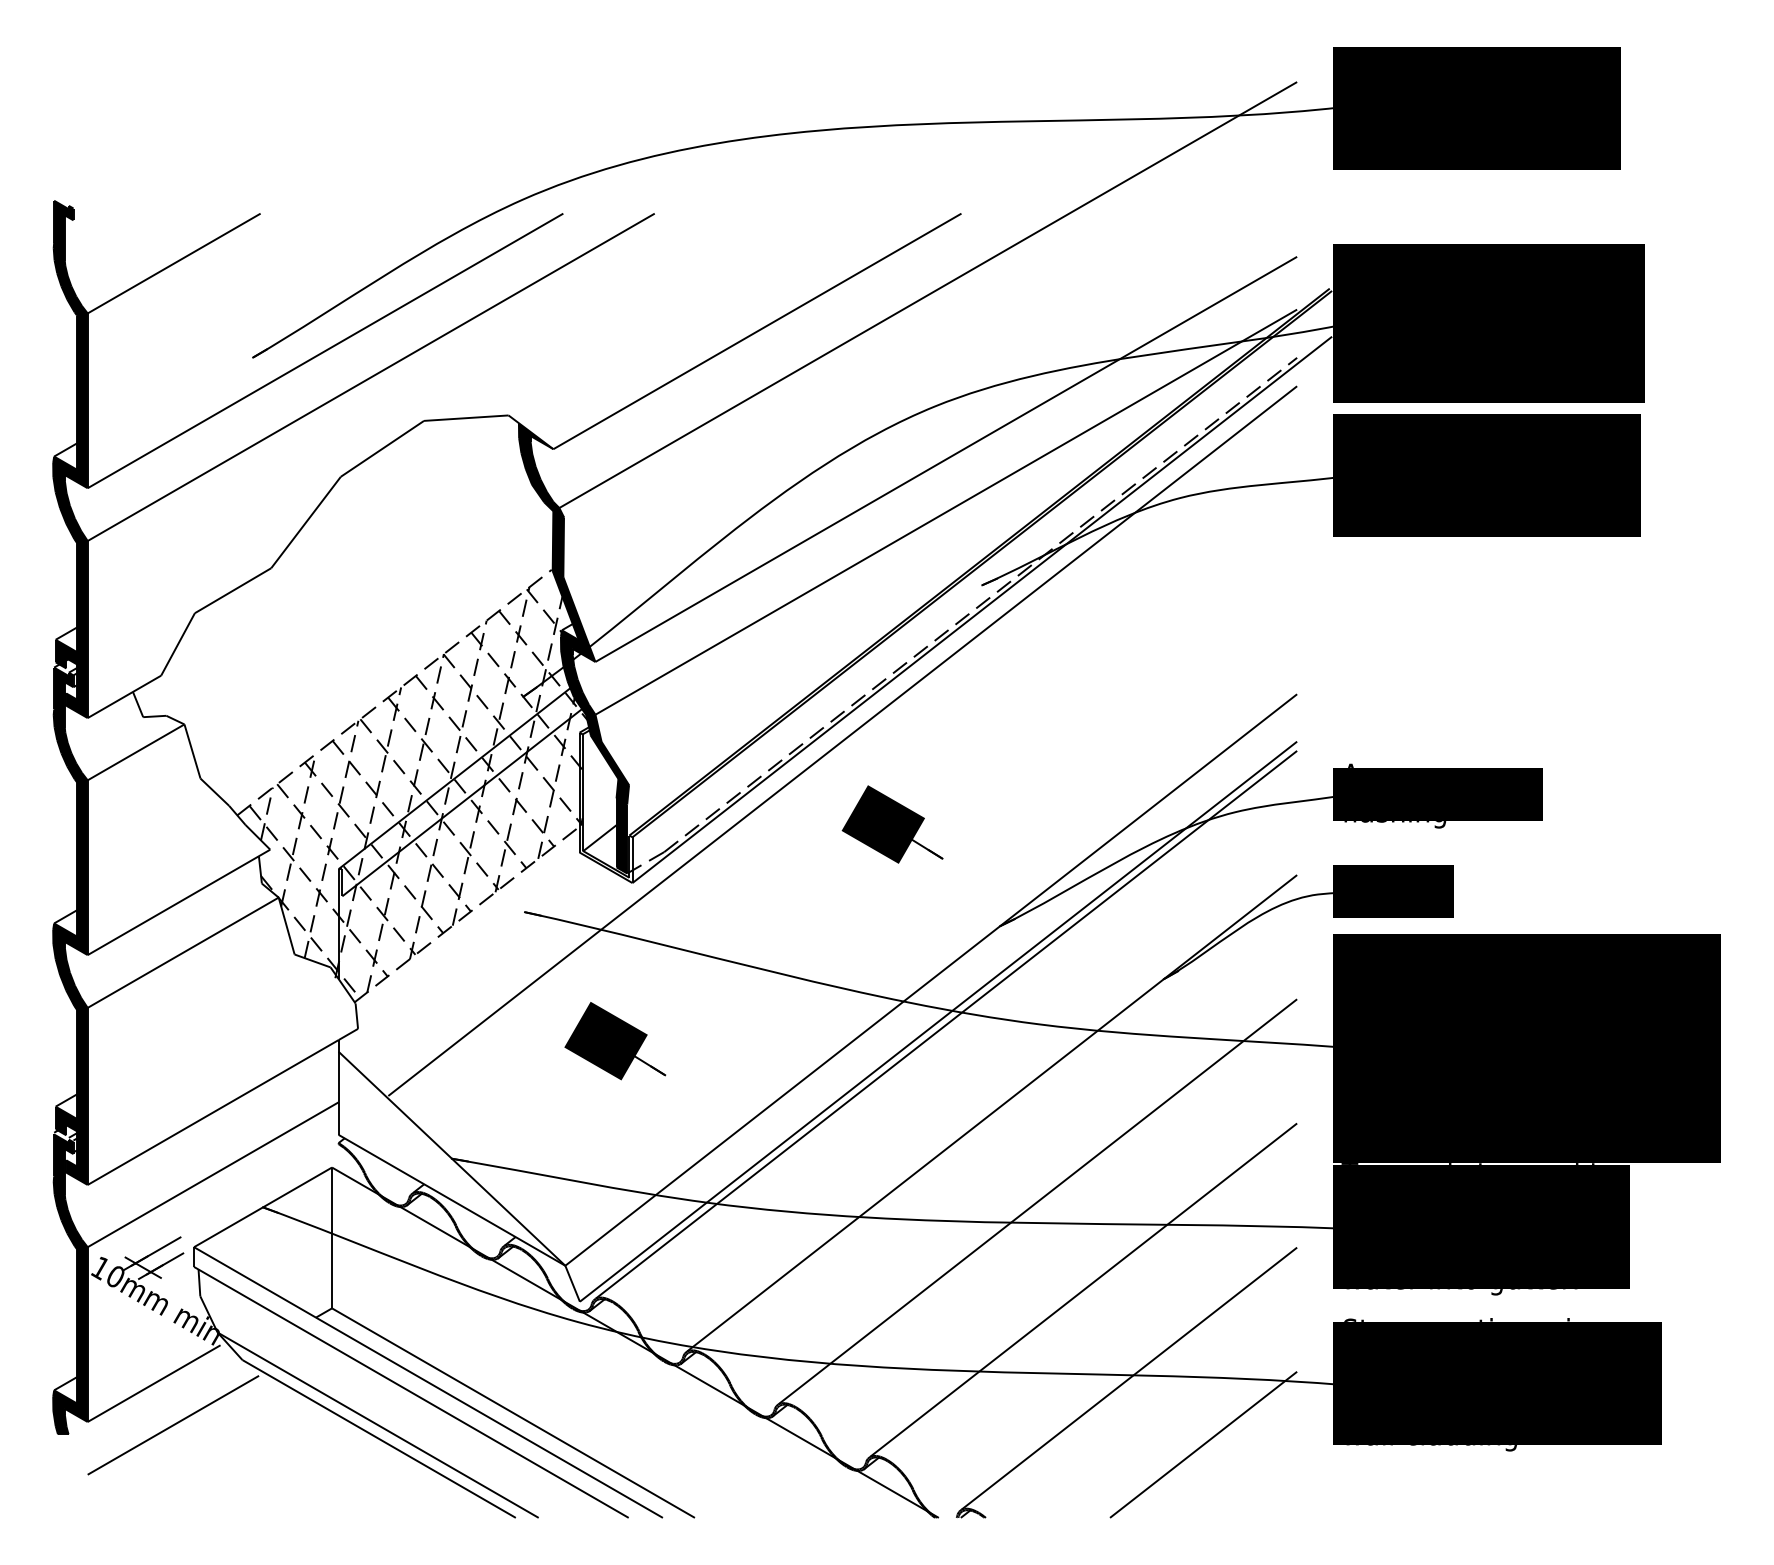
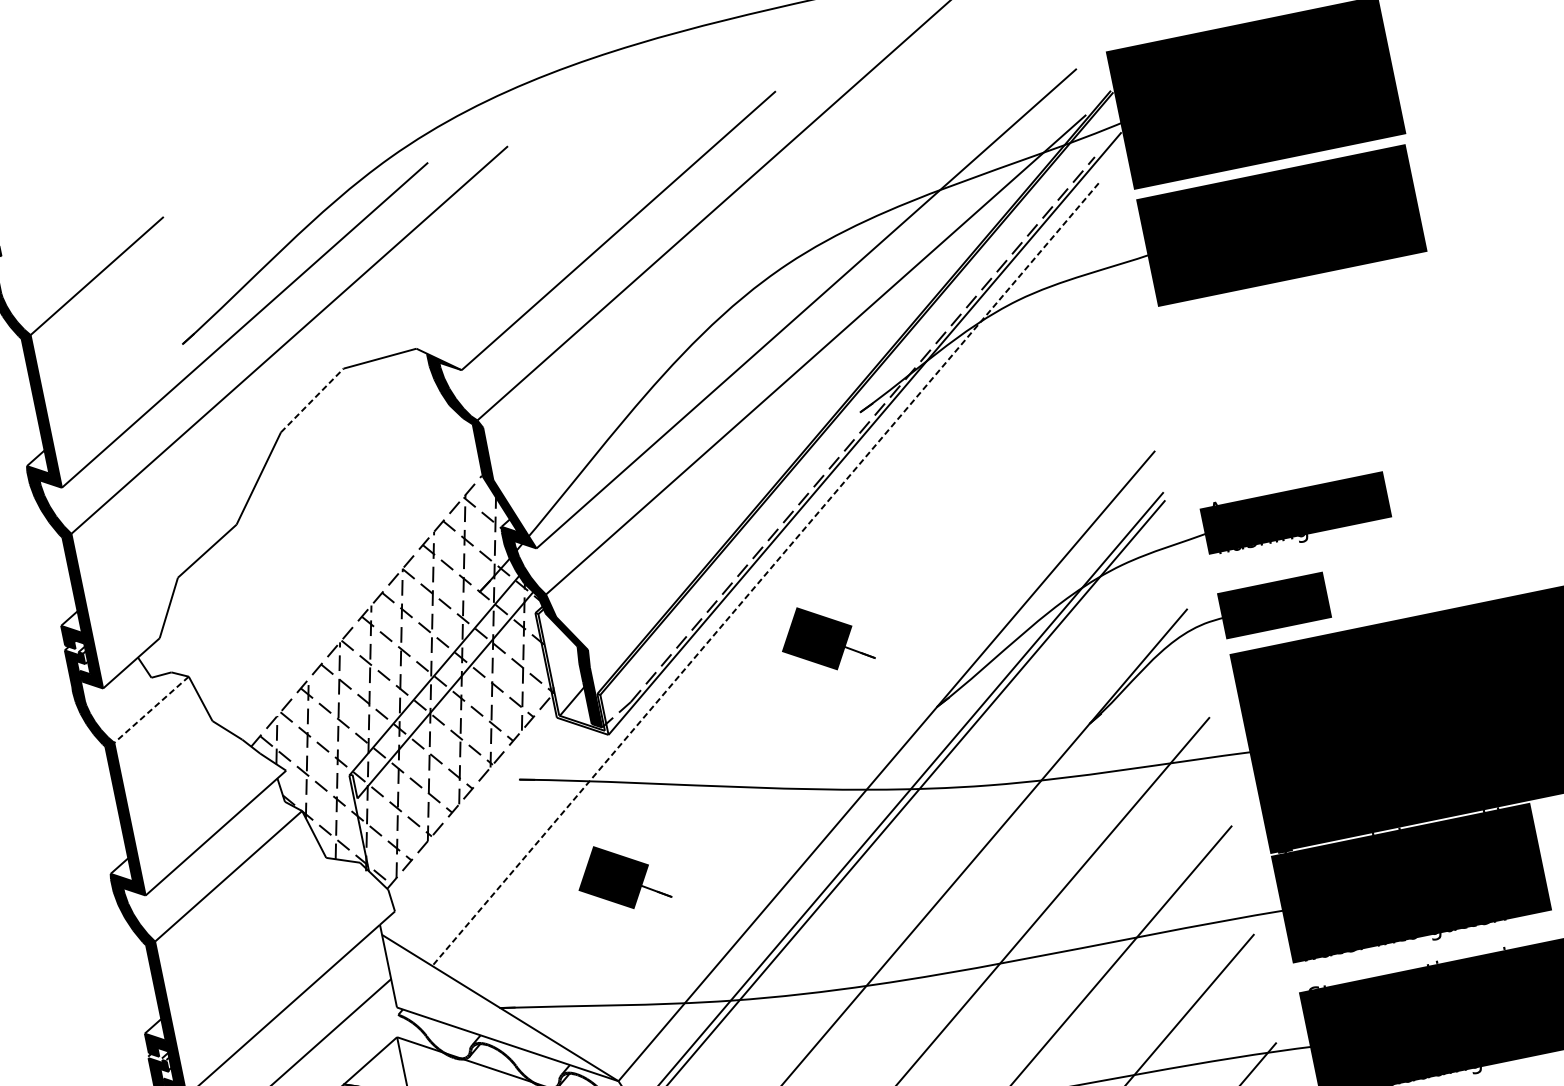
line: (382, 448) -> (312, 400), solid -> dashed
line: (842, 741) -> (766, 573), solid -> dashed
line: (136, 752) -> (151, 709), solid -> dashed

